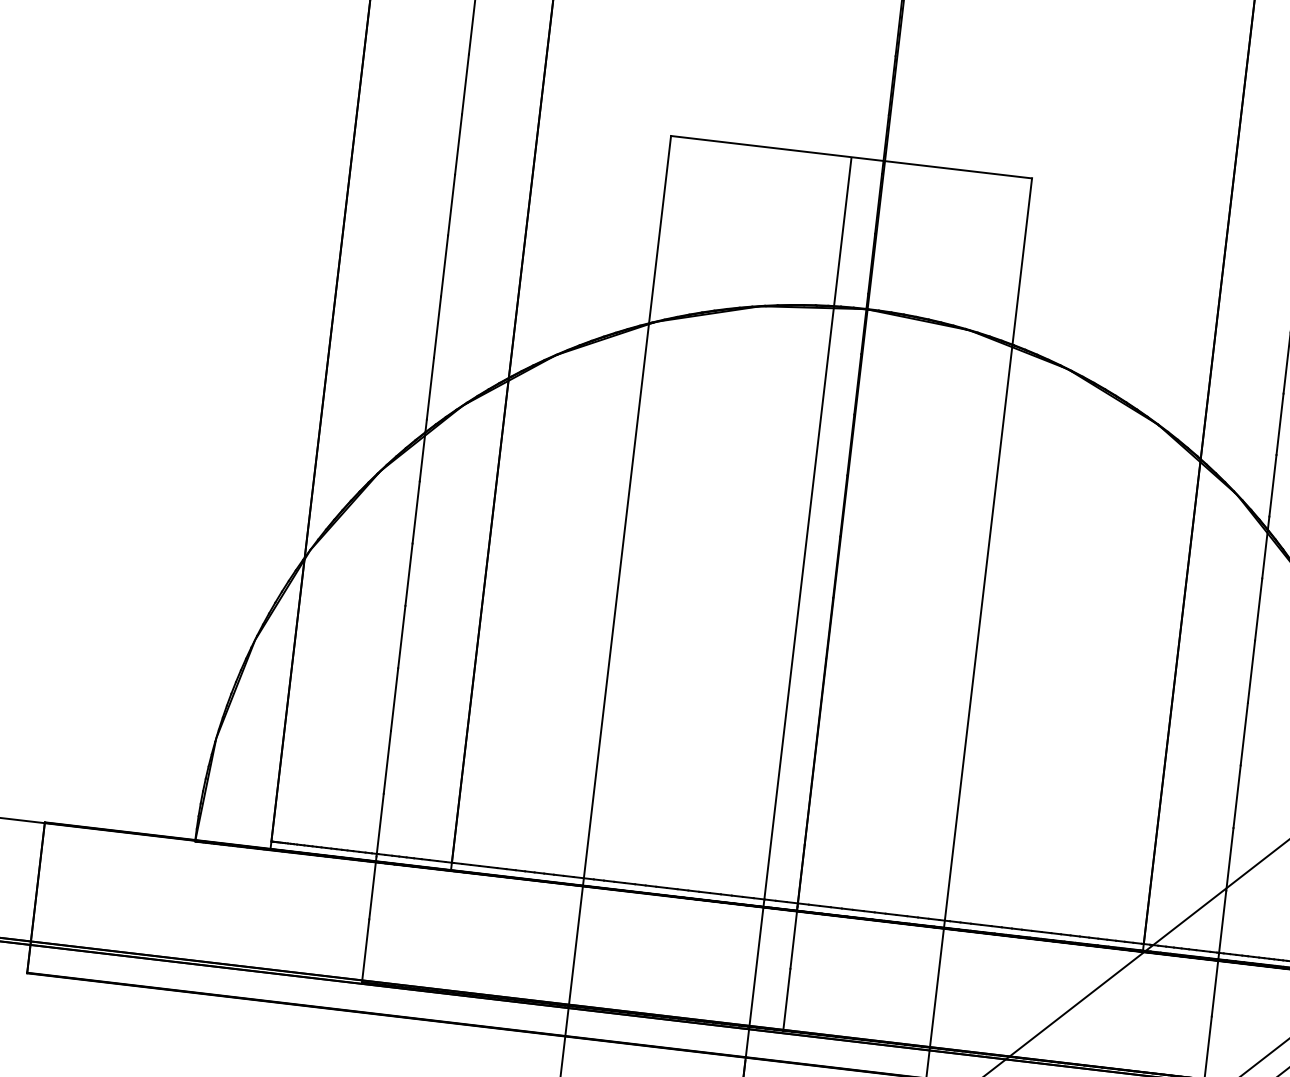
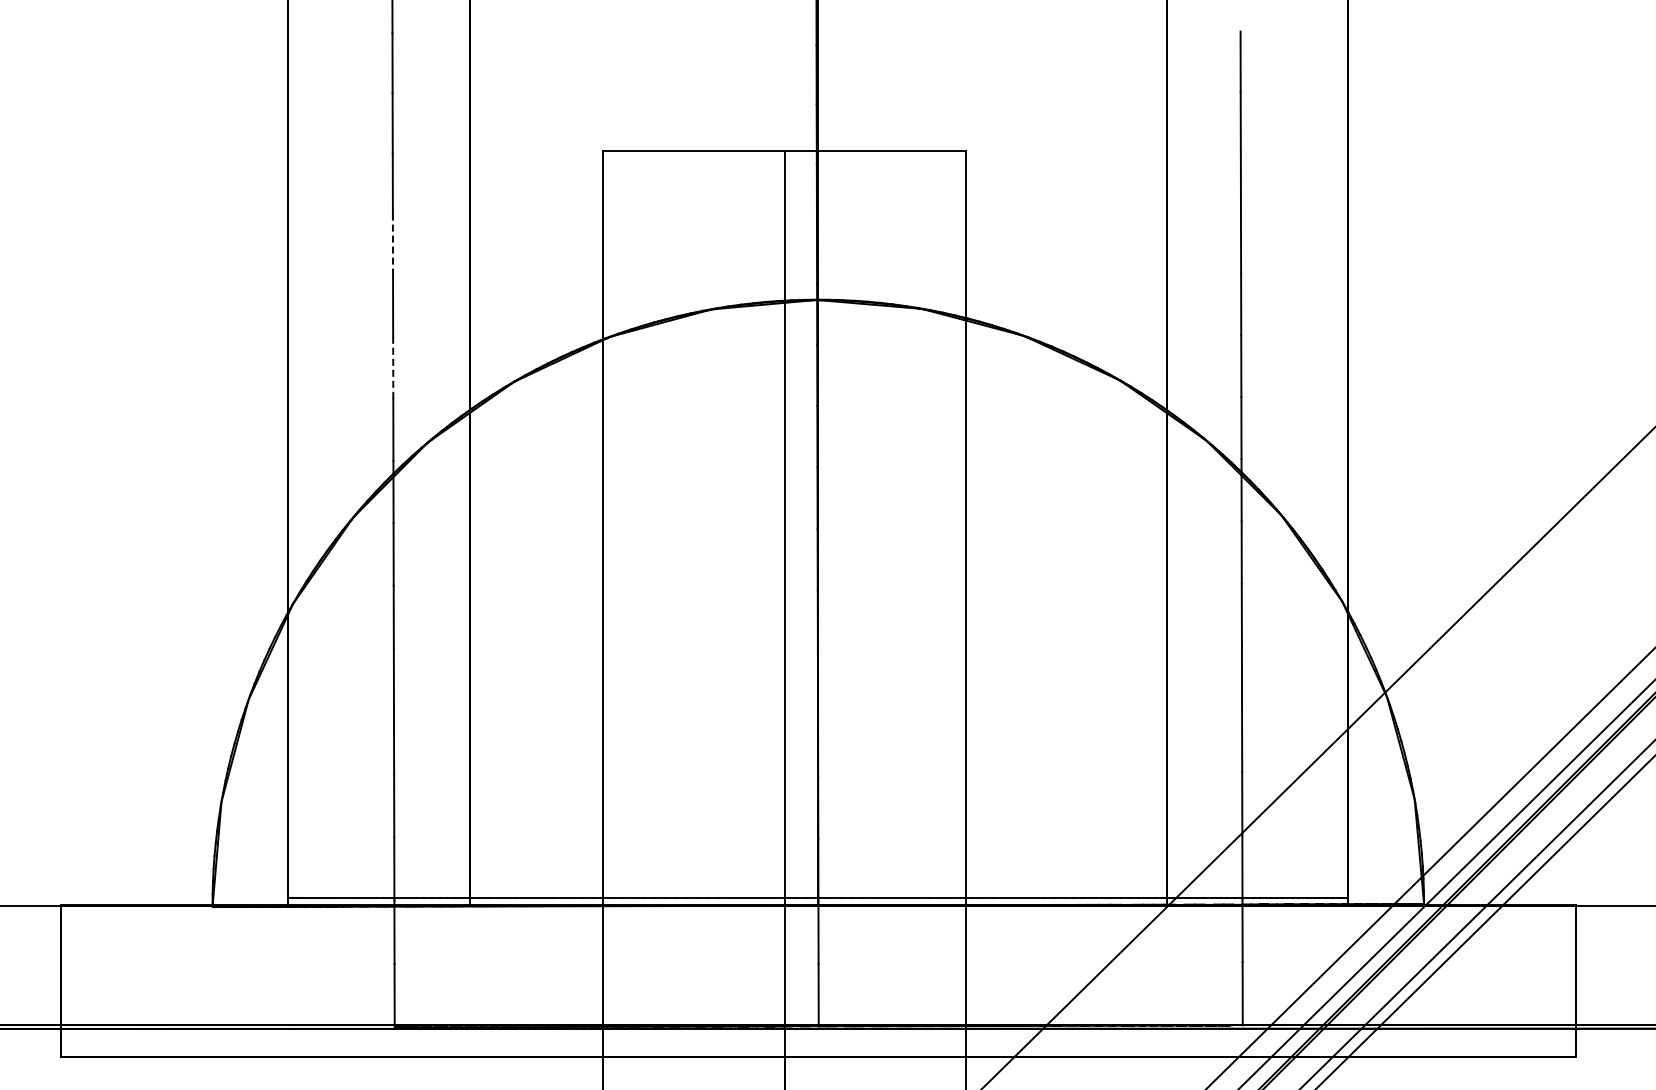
line: (451, 205) -> (392, 245), solid -> dashed
line: (437, 326) -> (393, 367), solid -> dashed

